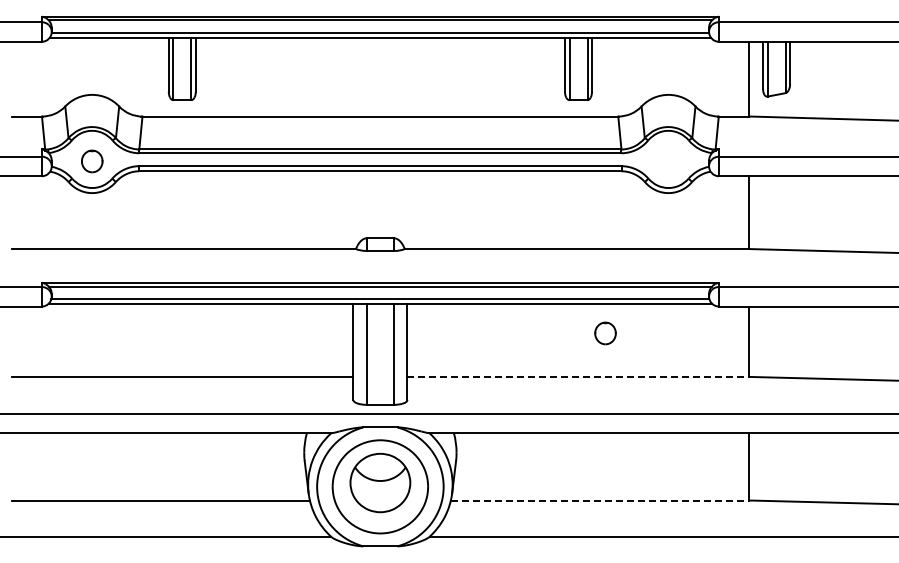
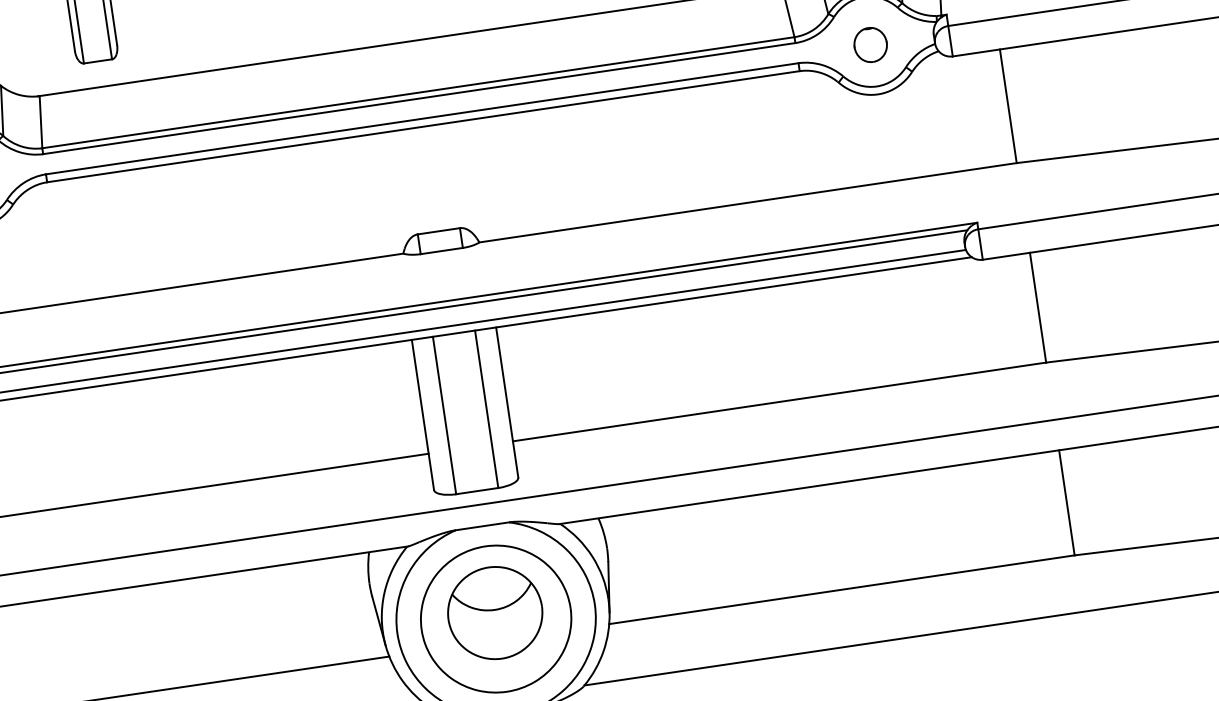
part: (605, 333) -> (870, 45), moved
line: (578, 376) -> (779, 401), dashed -> solid
line: (600, 500) -> (842, 589), dashed -> solid

